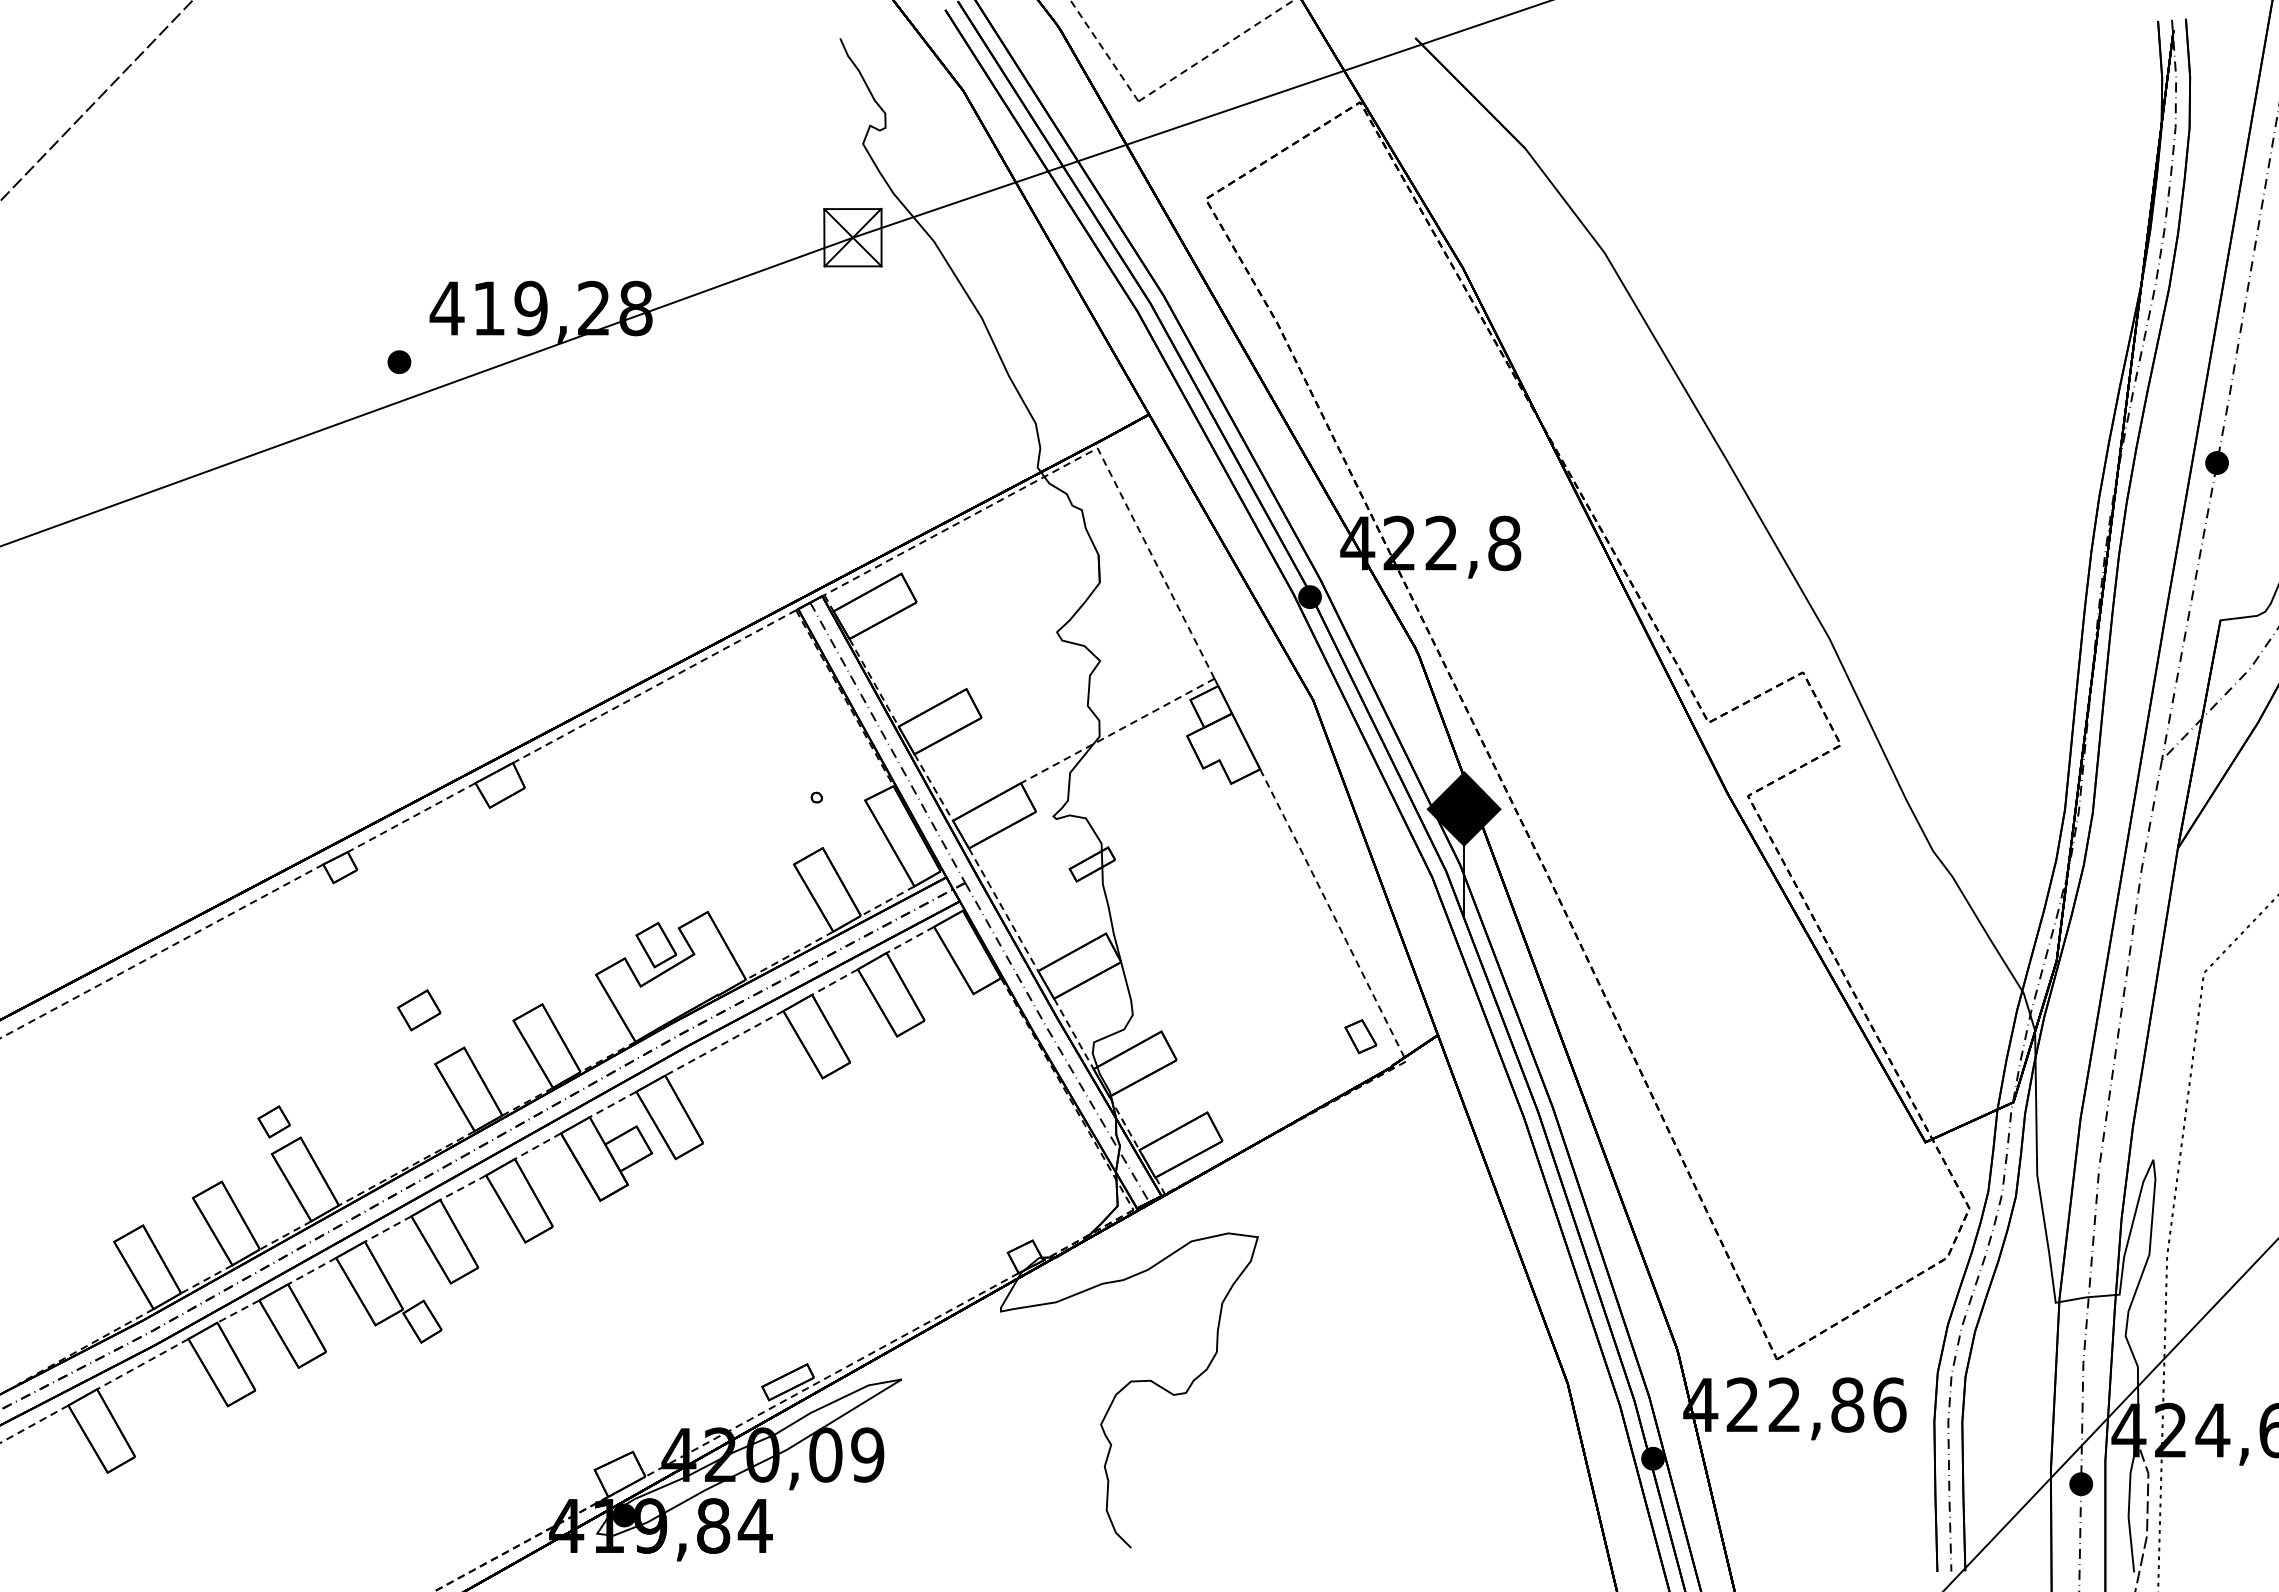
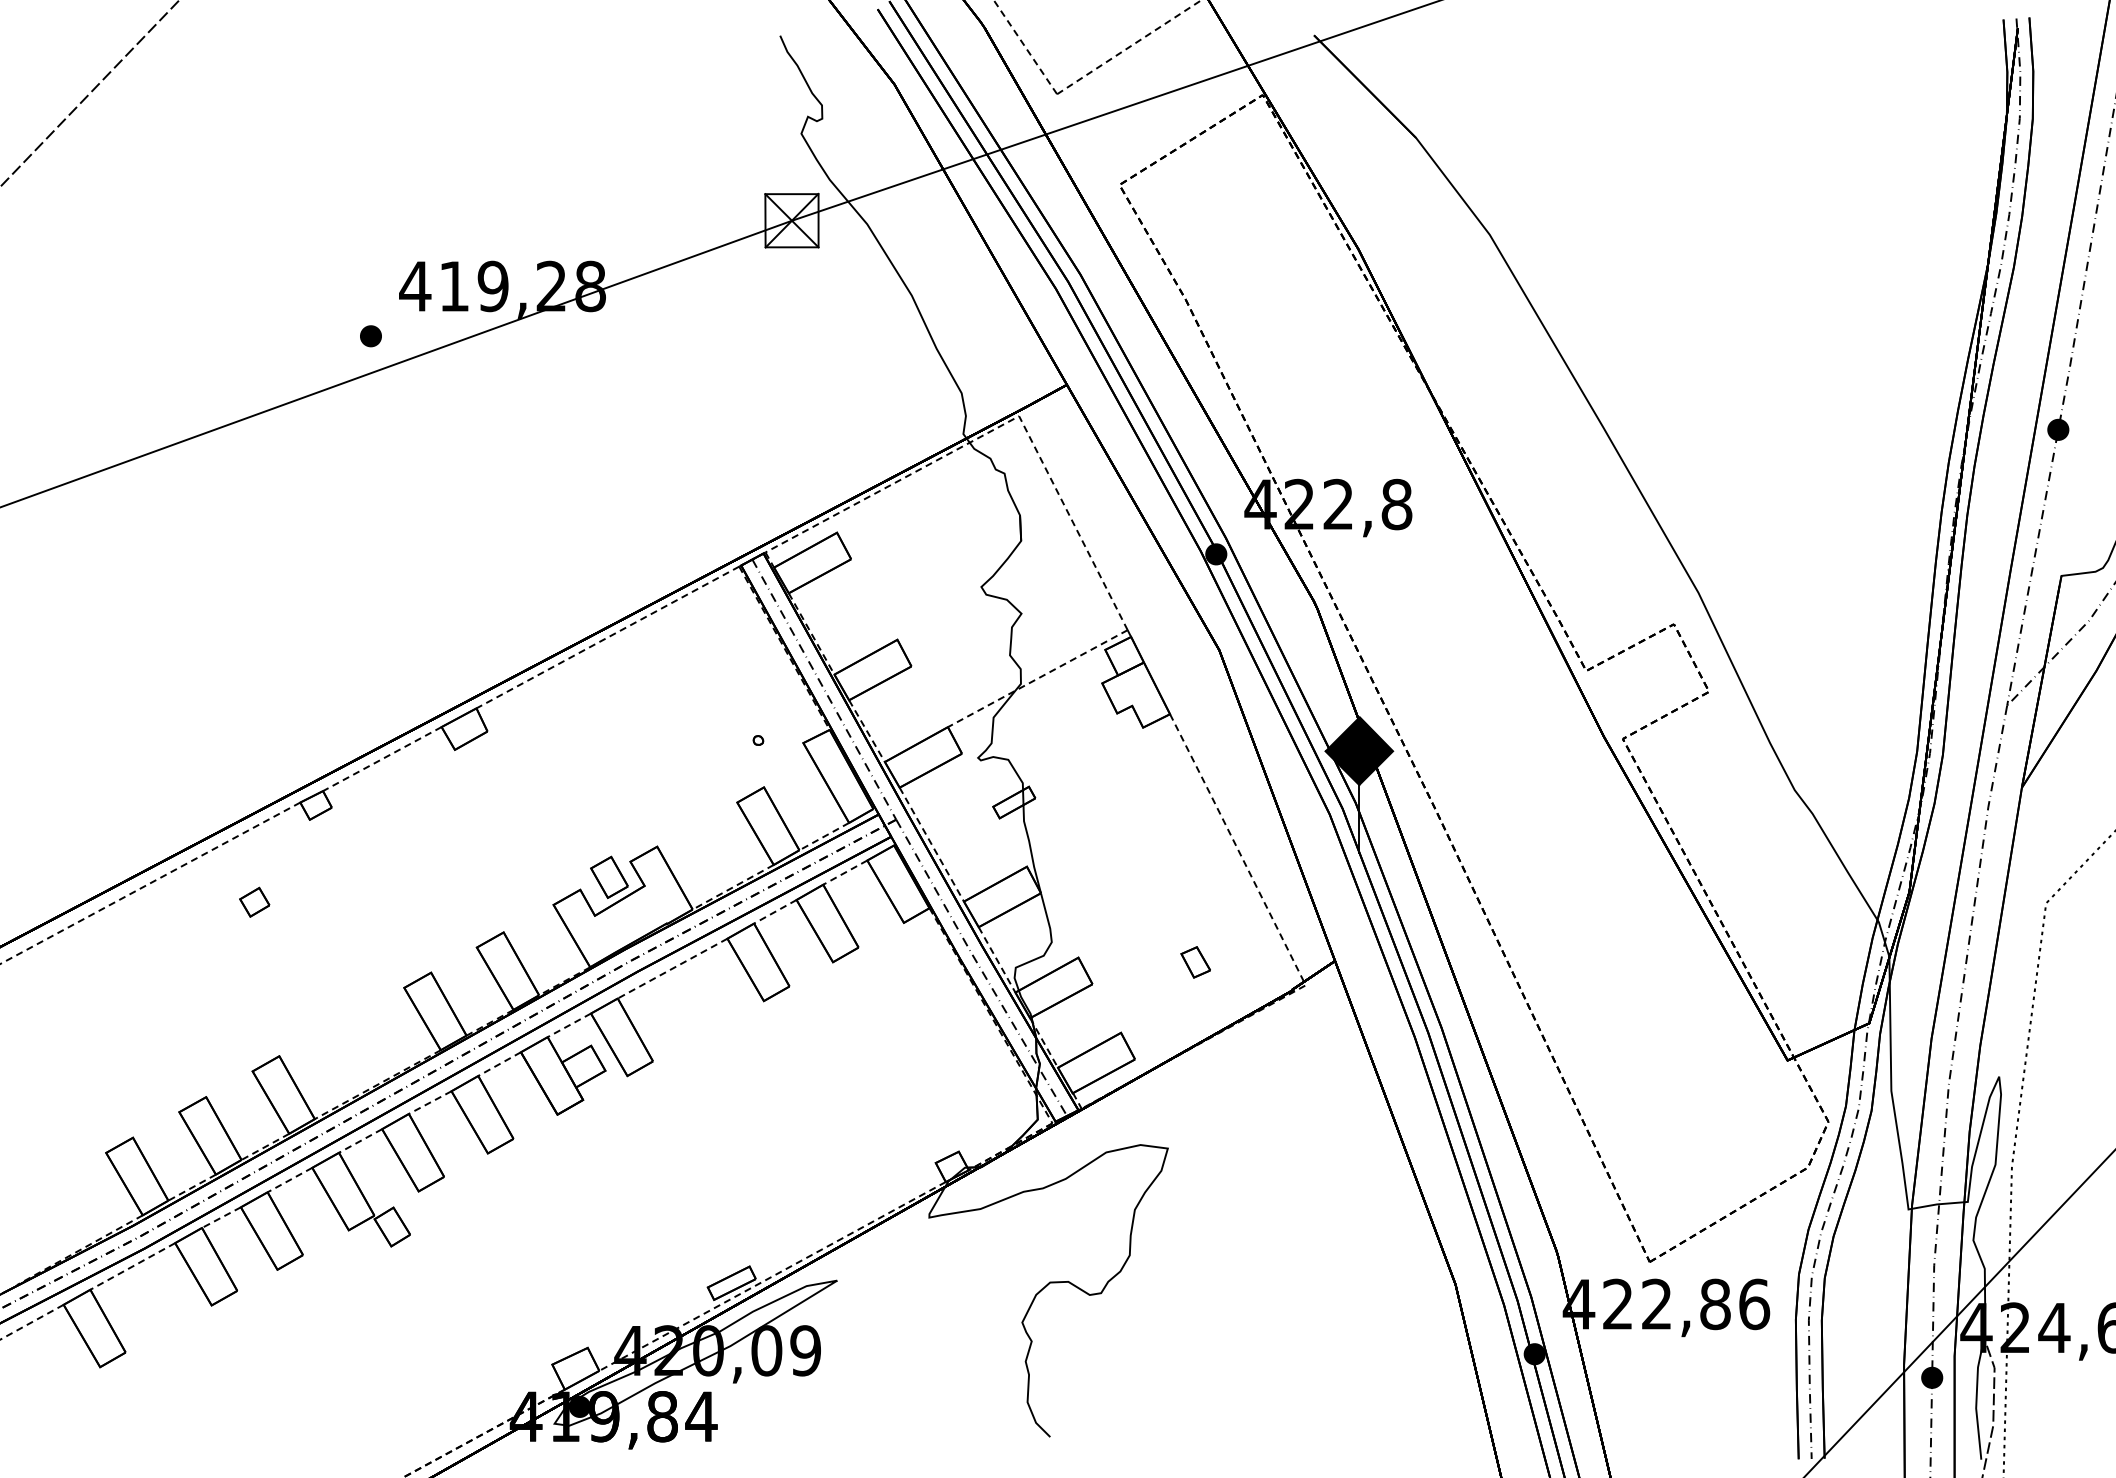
part: (419, 1010) -> (389, 938), removed
part: (1360, 1036) -> (1195, 962), moved
part: (273, 1121) -> (254, 901), moved

